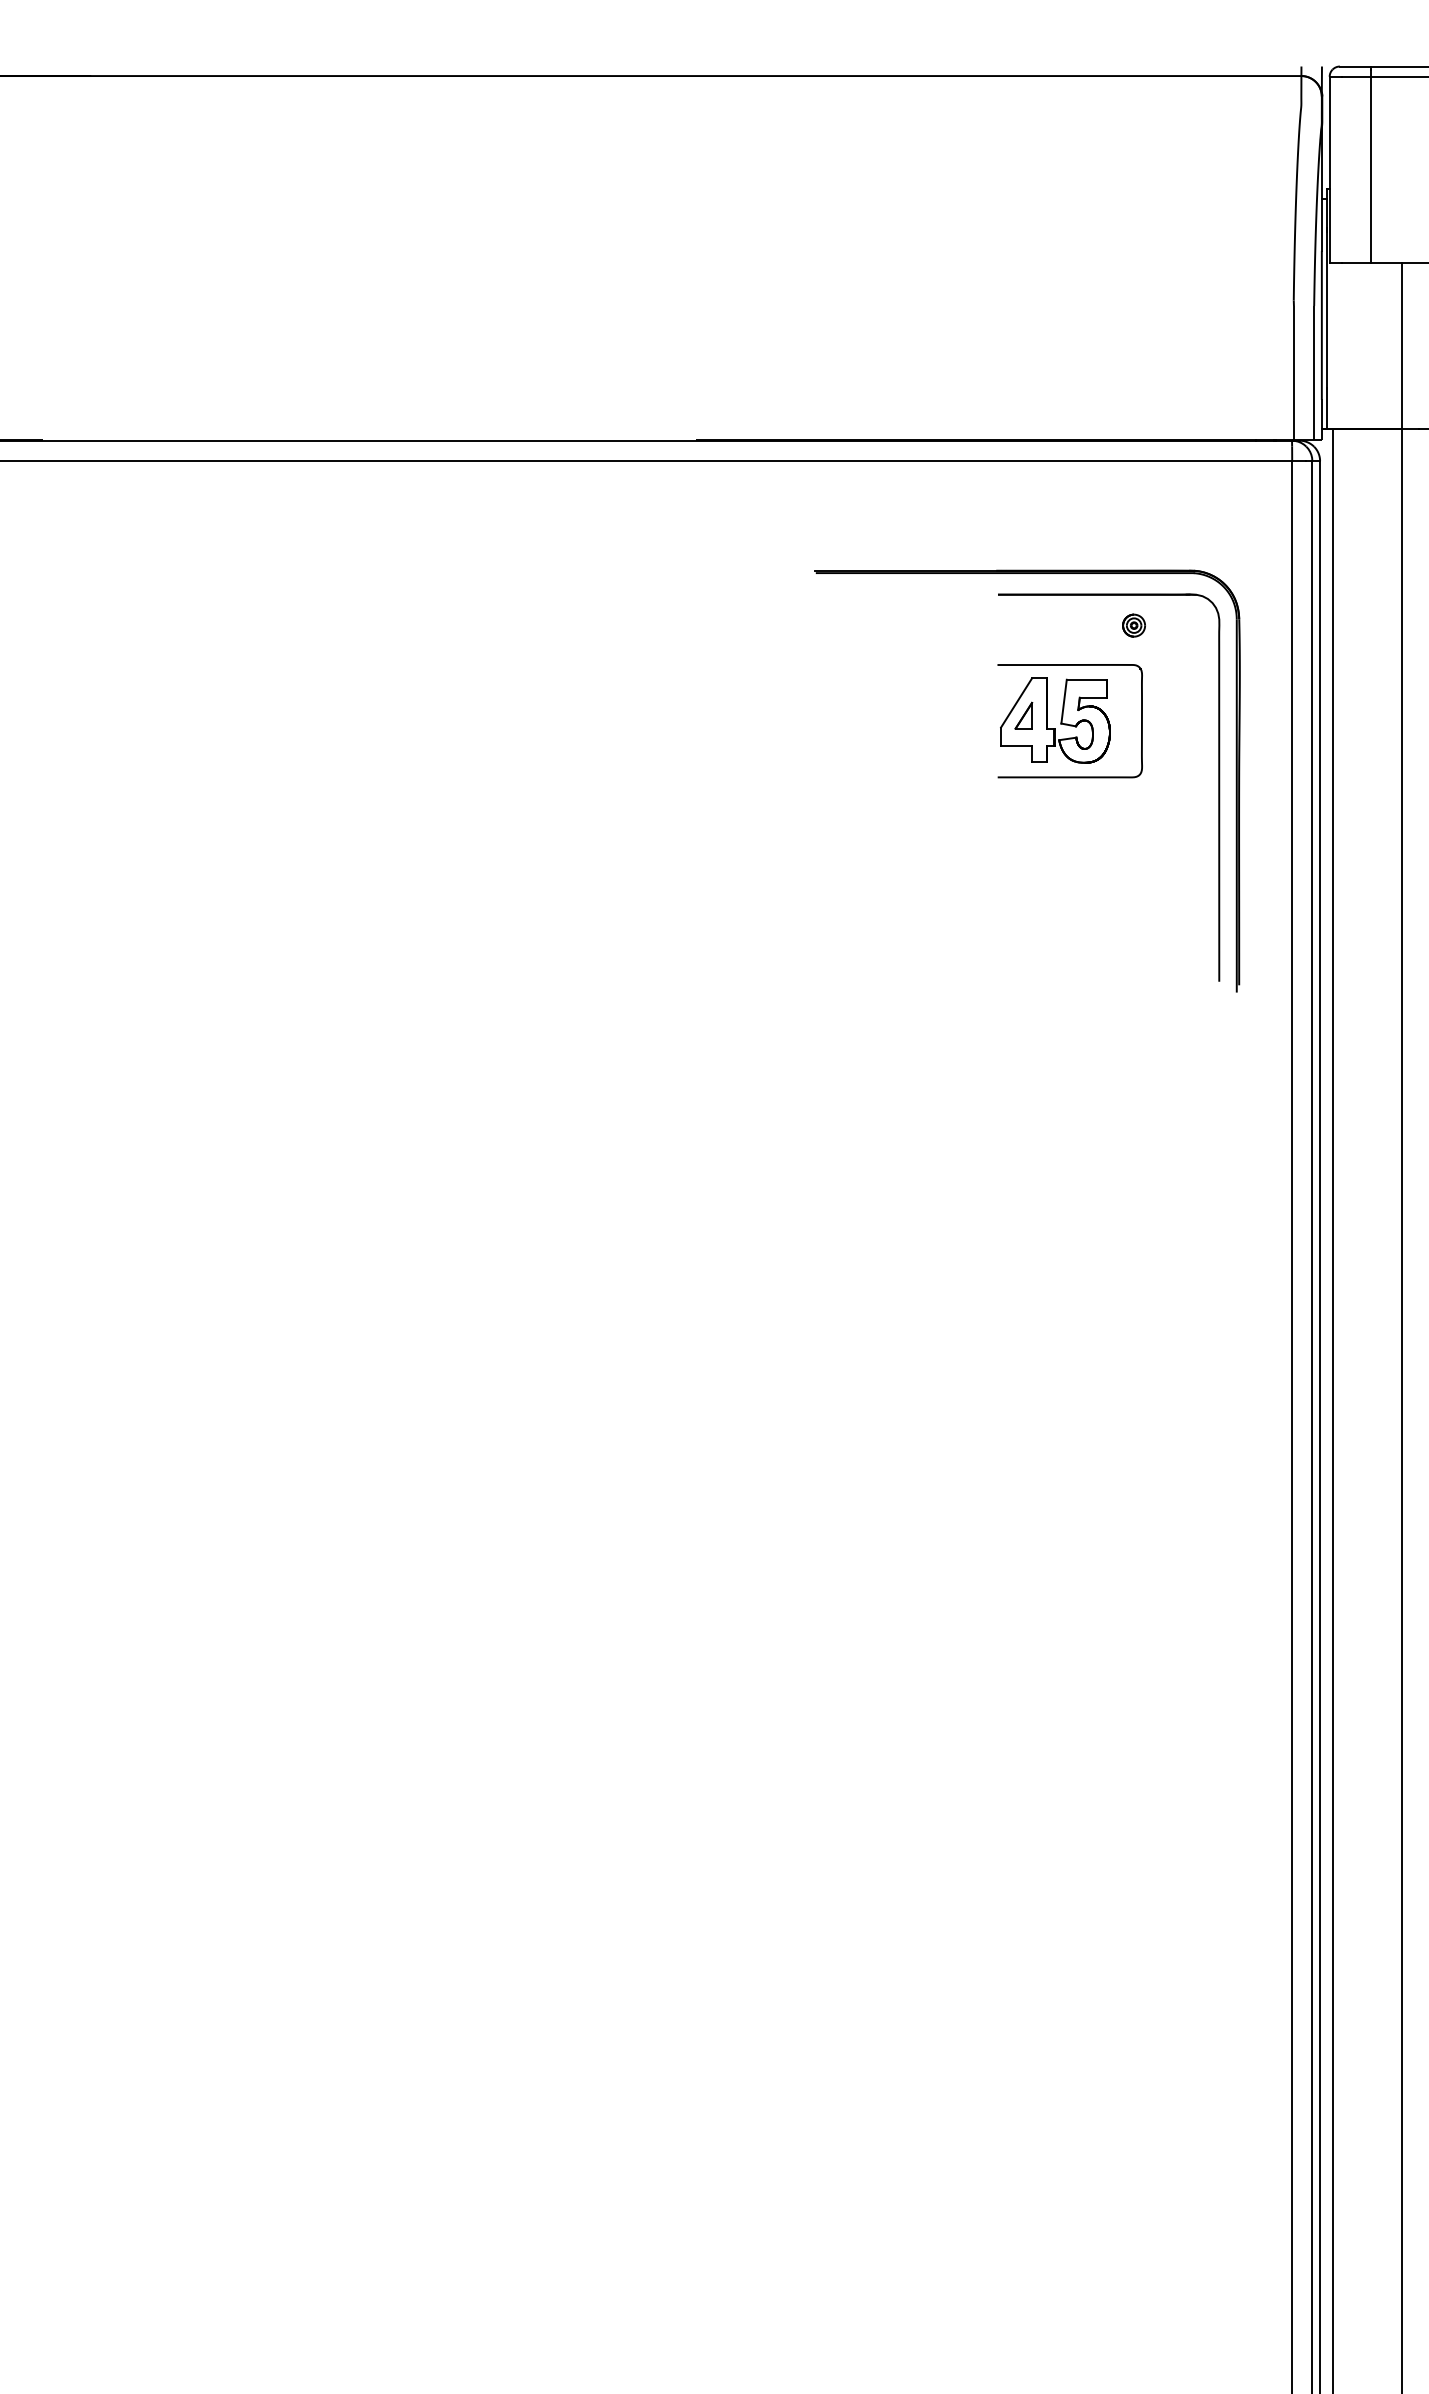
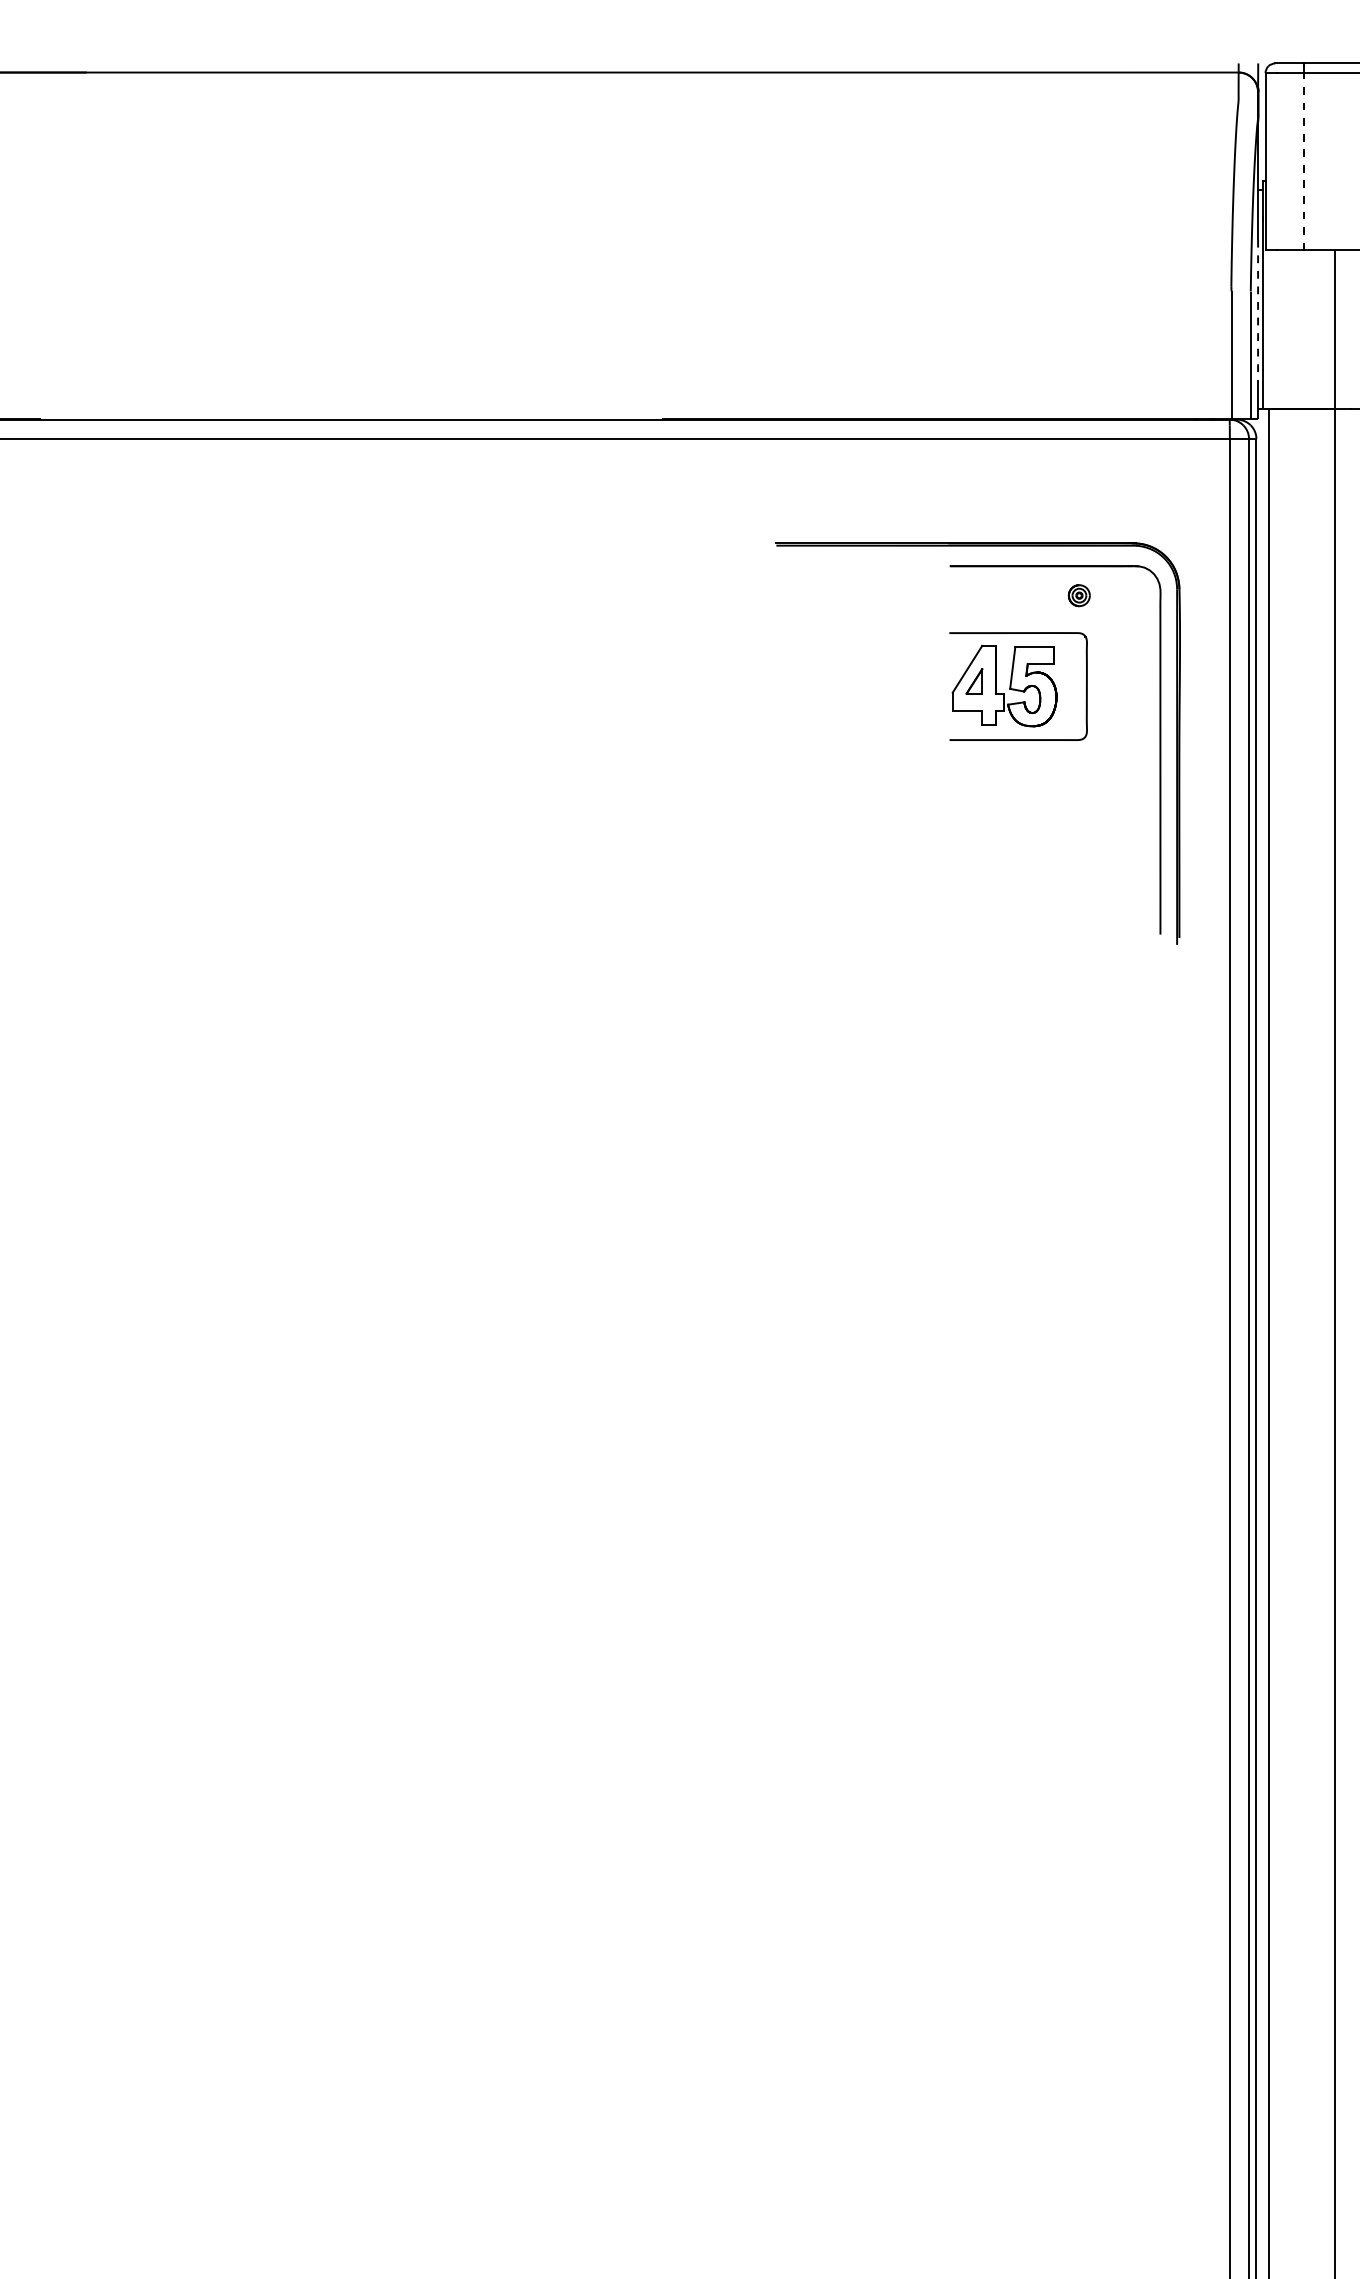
line: (1370, 169) -> (1304, 161), solid -> dashed
line: (1322, 326) -> (1258, 310), solid -> dashed

